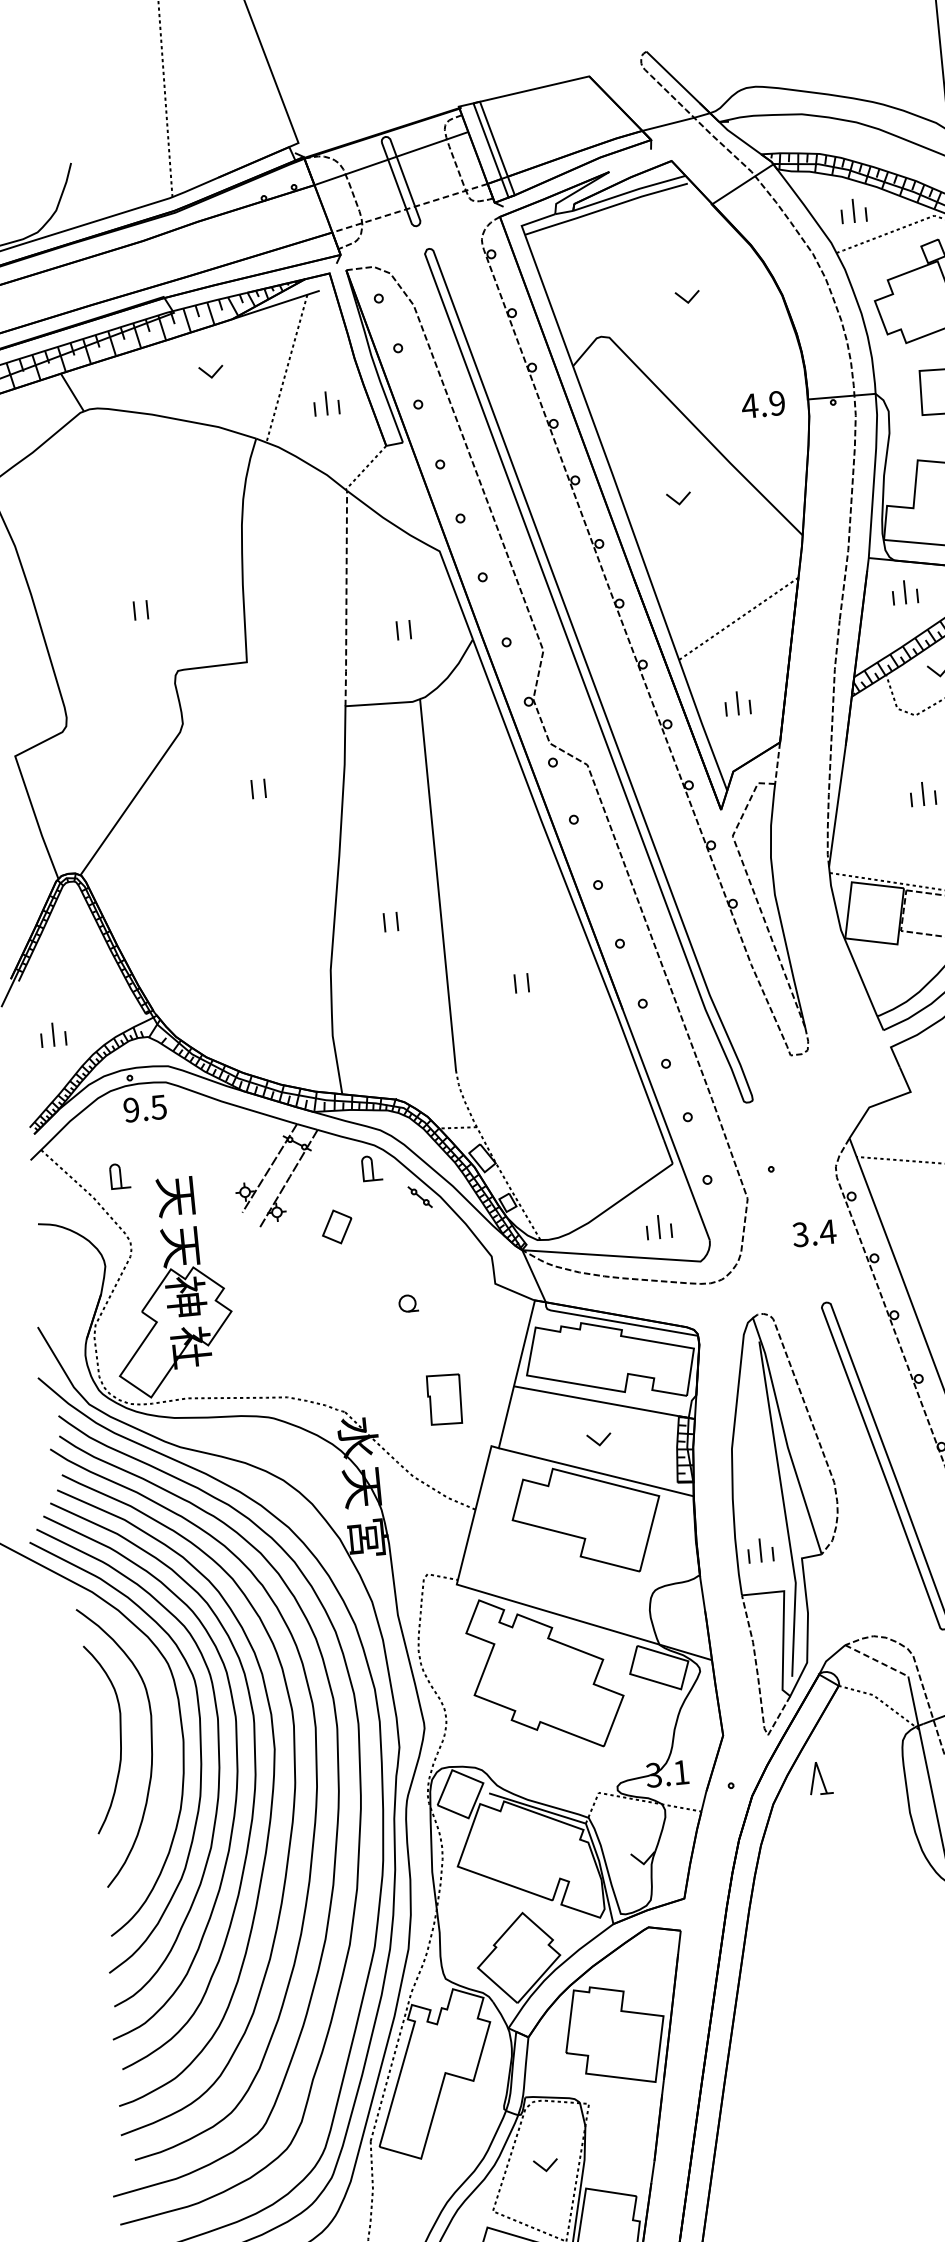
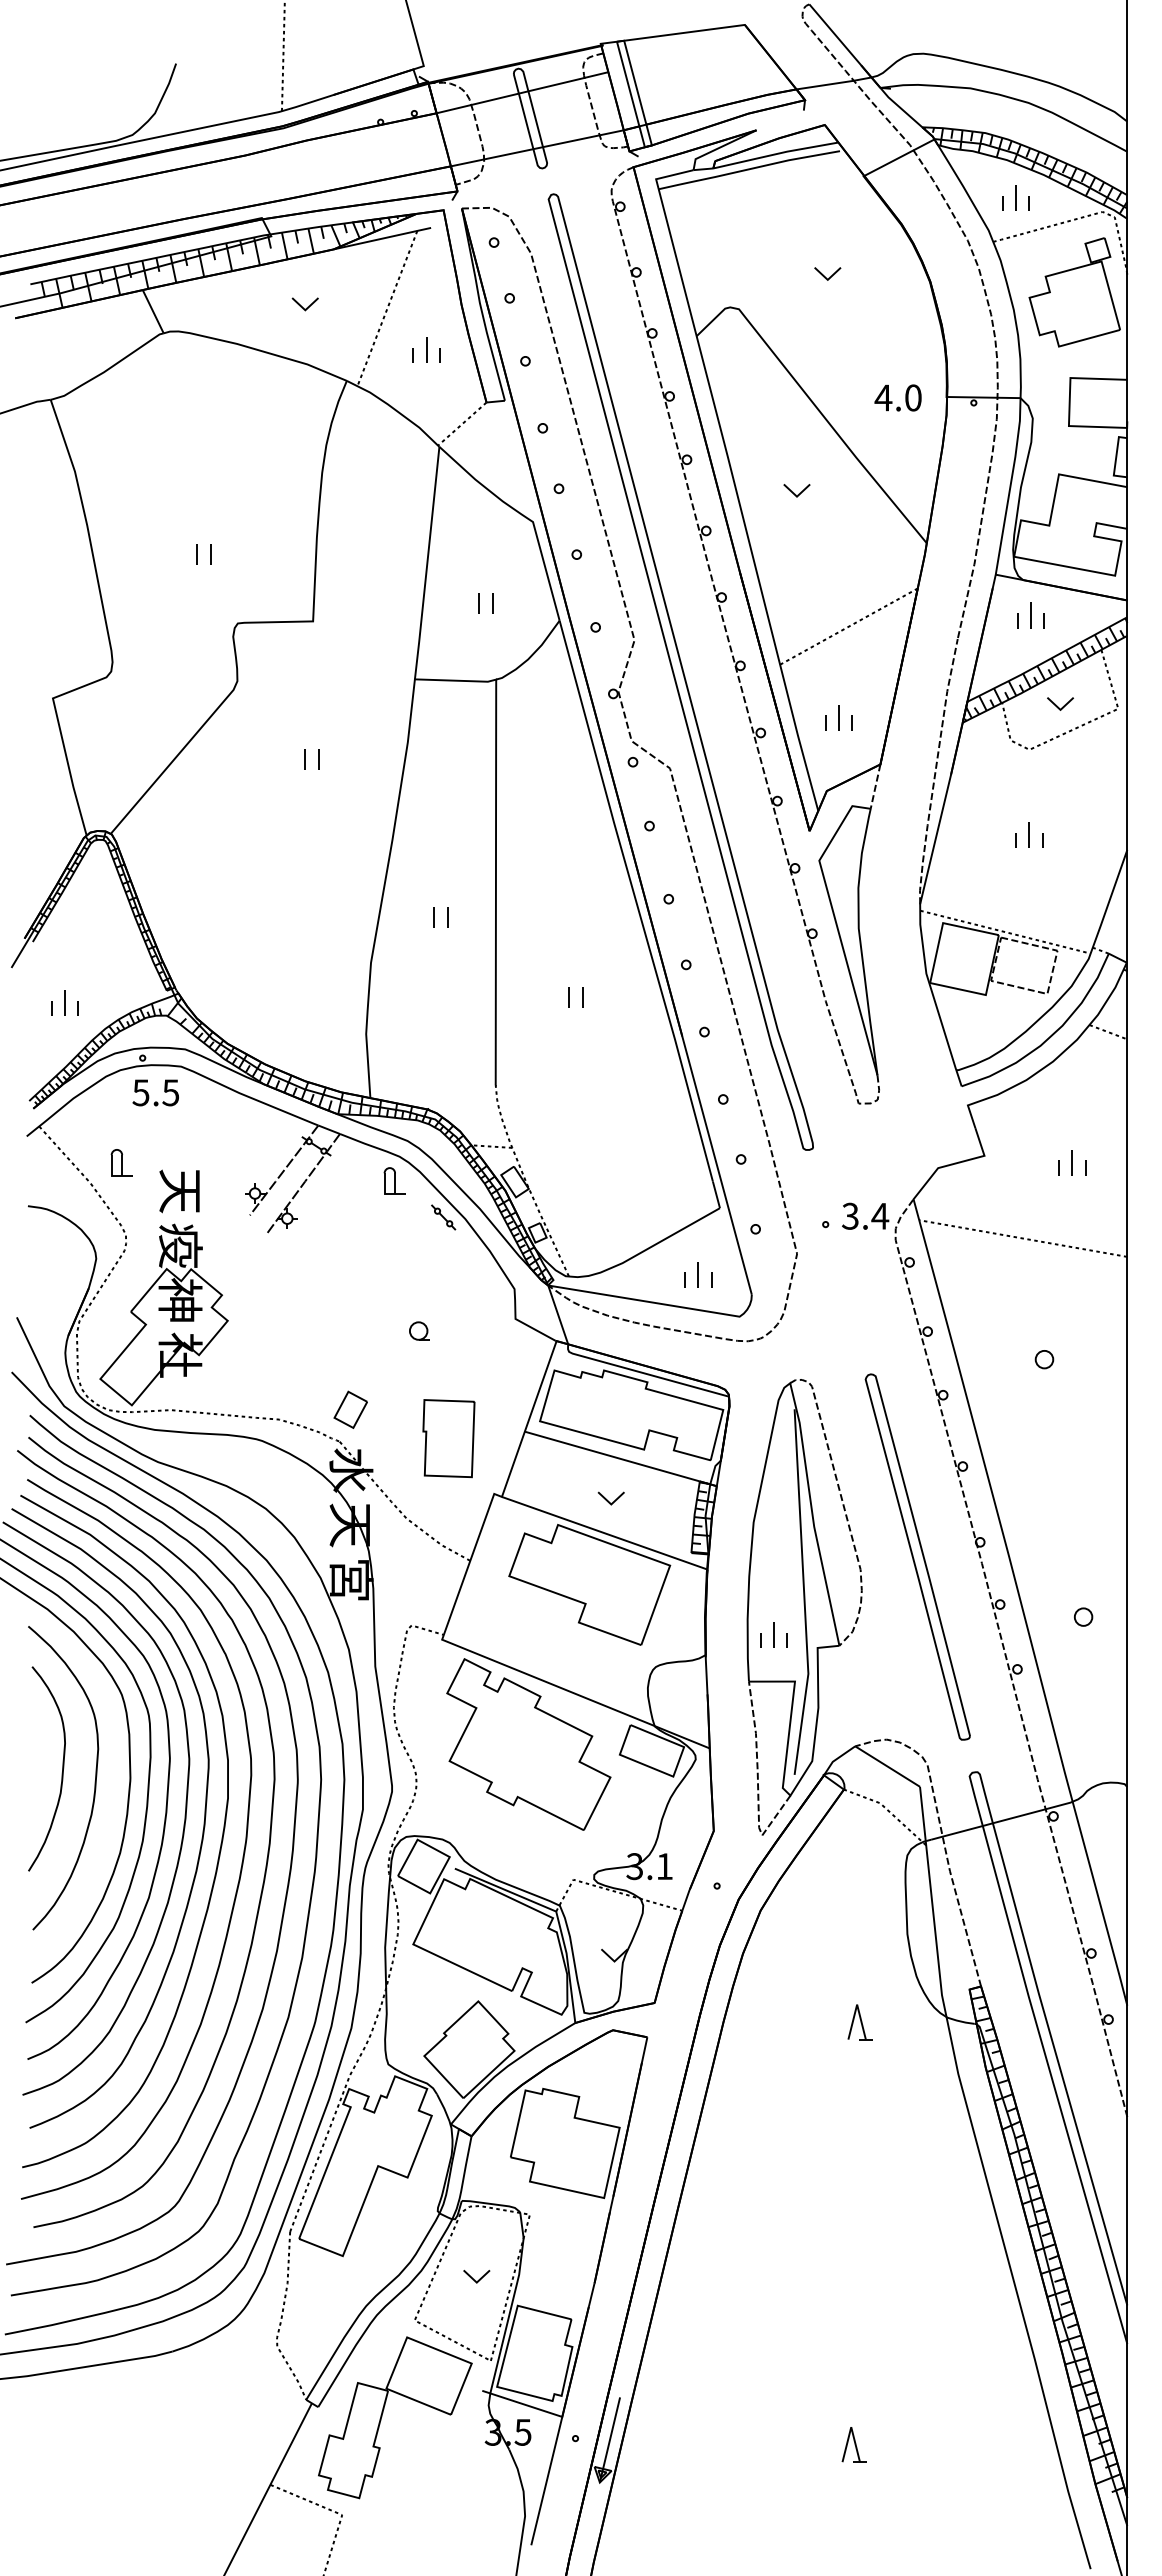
line: (409, 208) -> (536, 148), dashed -> solid
text: (777, 402) -> (913, 397), 4.9 -> 4.0
line: (346, 598) -> (427, 563), dashed -> solid
line: (755, 895) -> (837, 927), dashed -> solid
text: (130, 1109) -> (140, 1092), 9.5 -> 5.5
part: (336, 1226) -> (350, 1409), moved
text: (814, 1232) -> (865, 1215), moved
text: (181, 1246) -> (180, 1245), 天 -> 疫
part: (444, 1399) -> (448, 1438), size x1.43
line: (877, 1660) -> (888, 1766), dashed -> solid
part: (819, 1778) -> (859, 2022), moved

